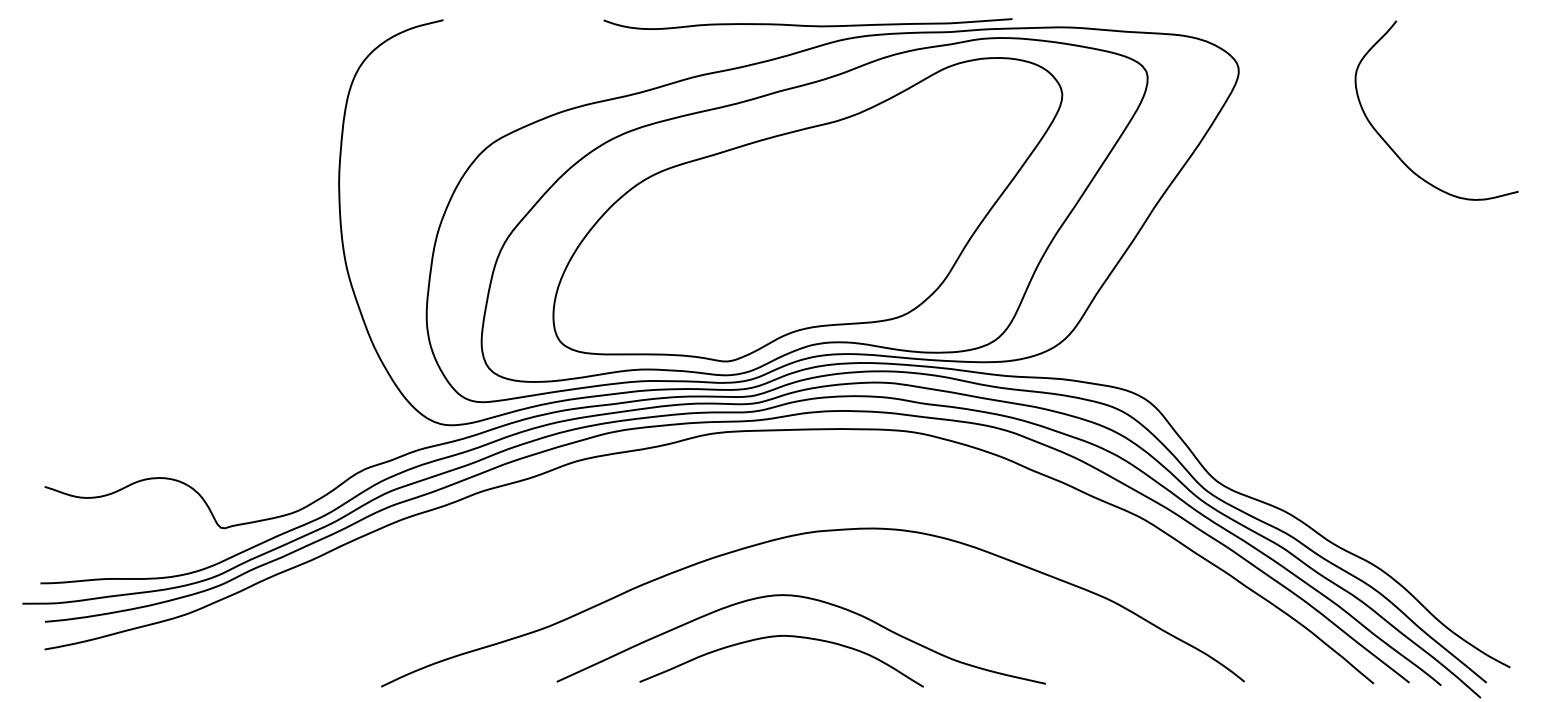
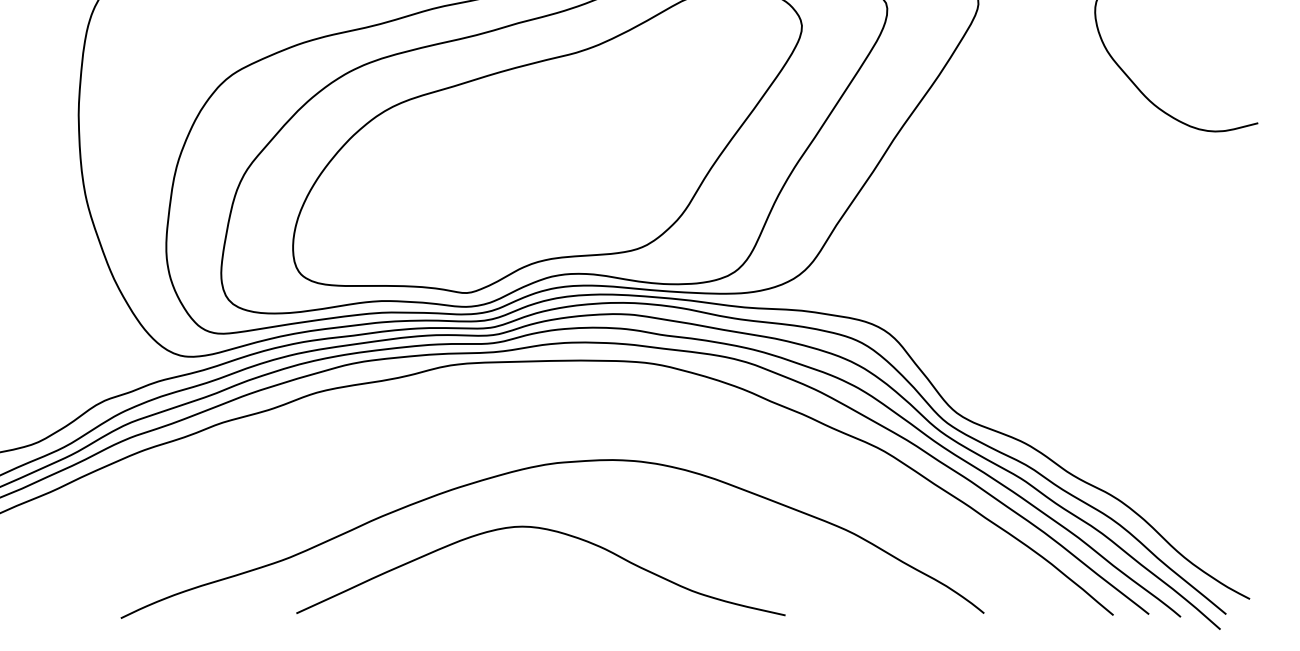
curve: (776, 637) -> (516, 569), removed

